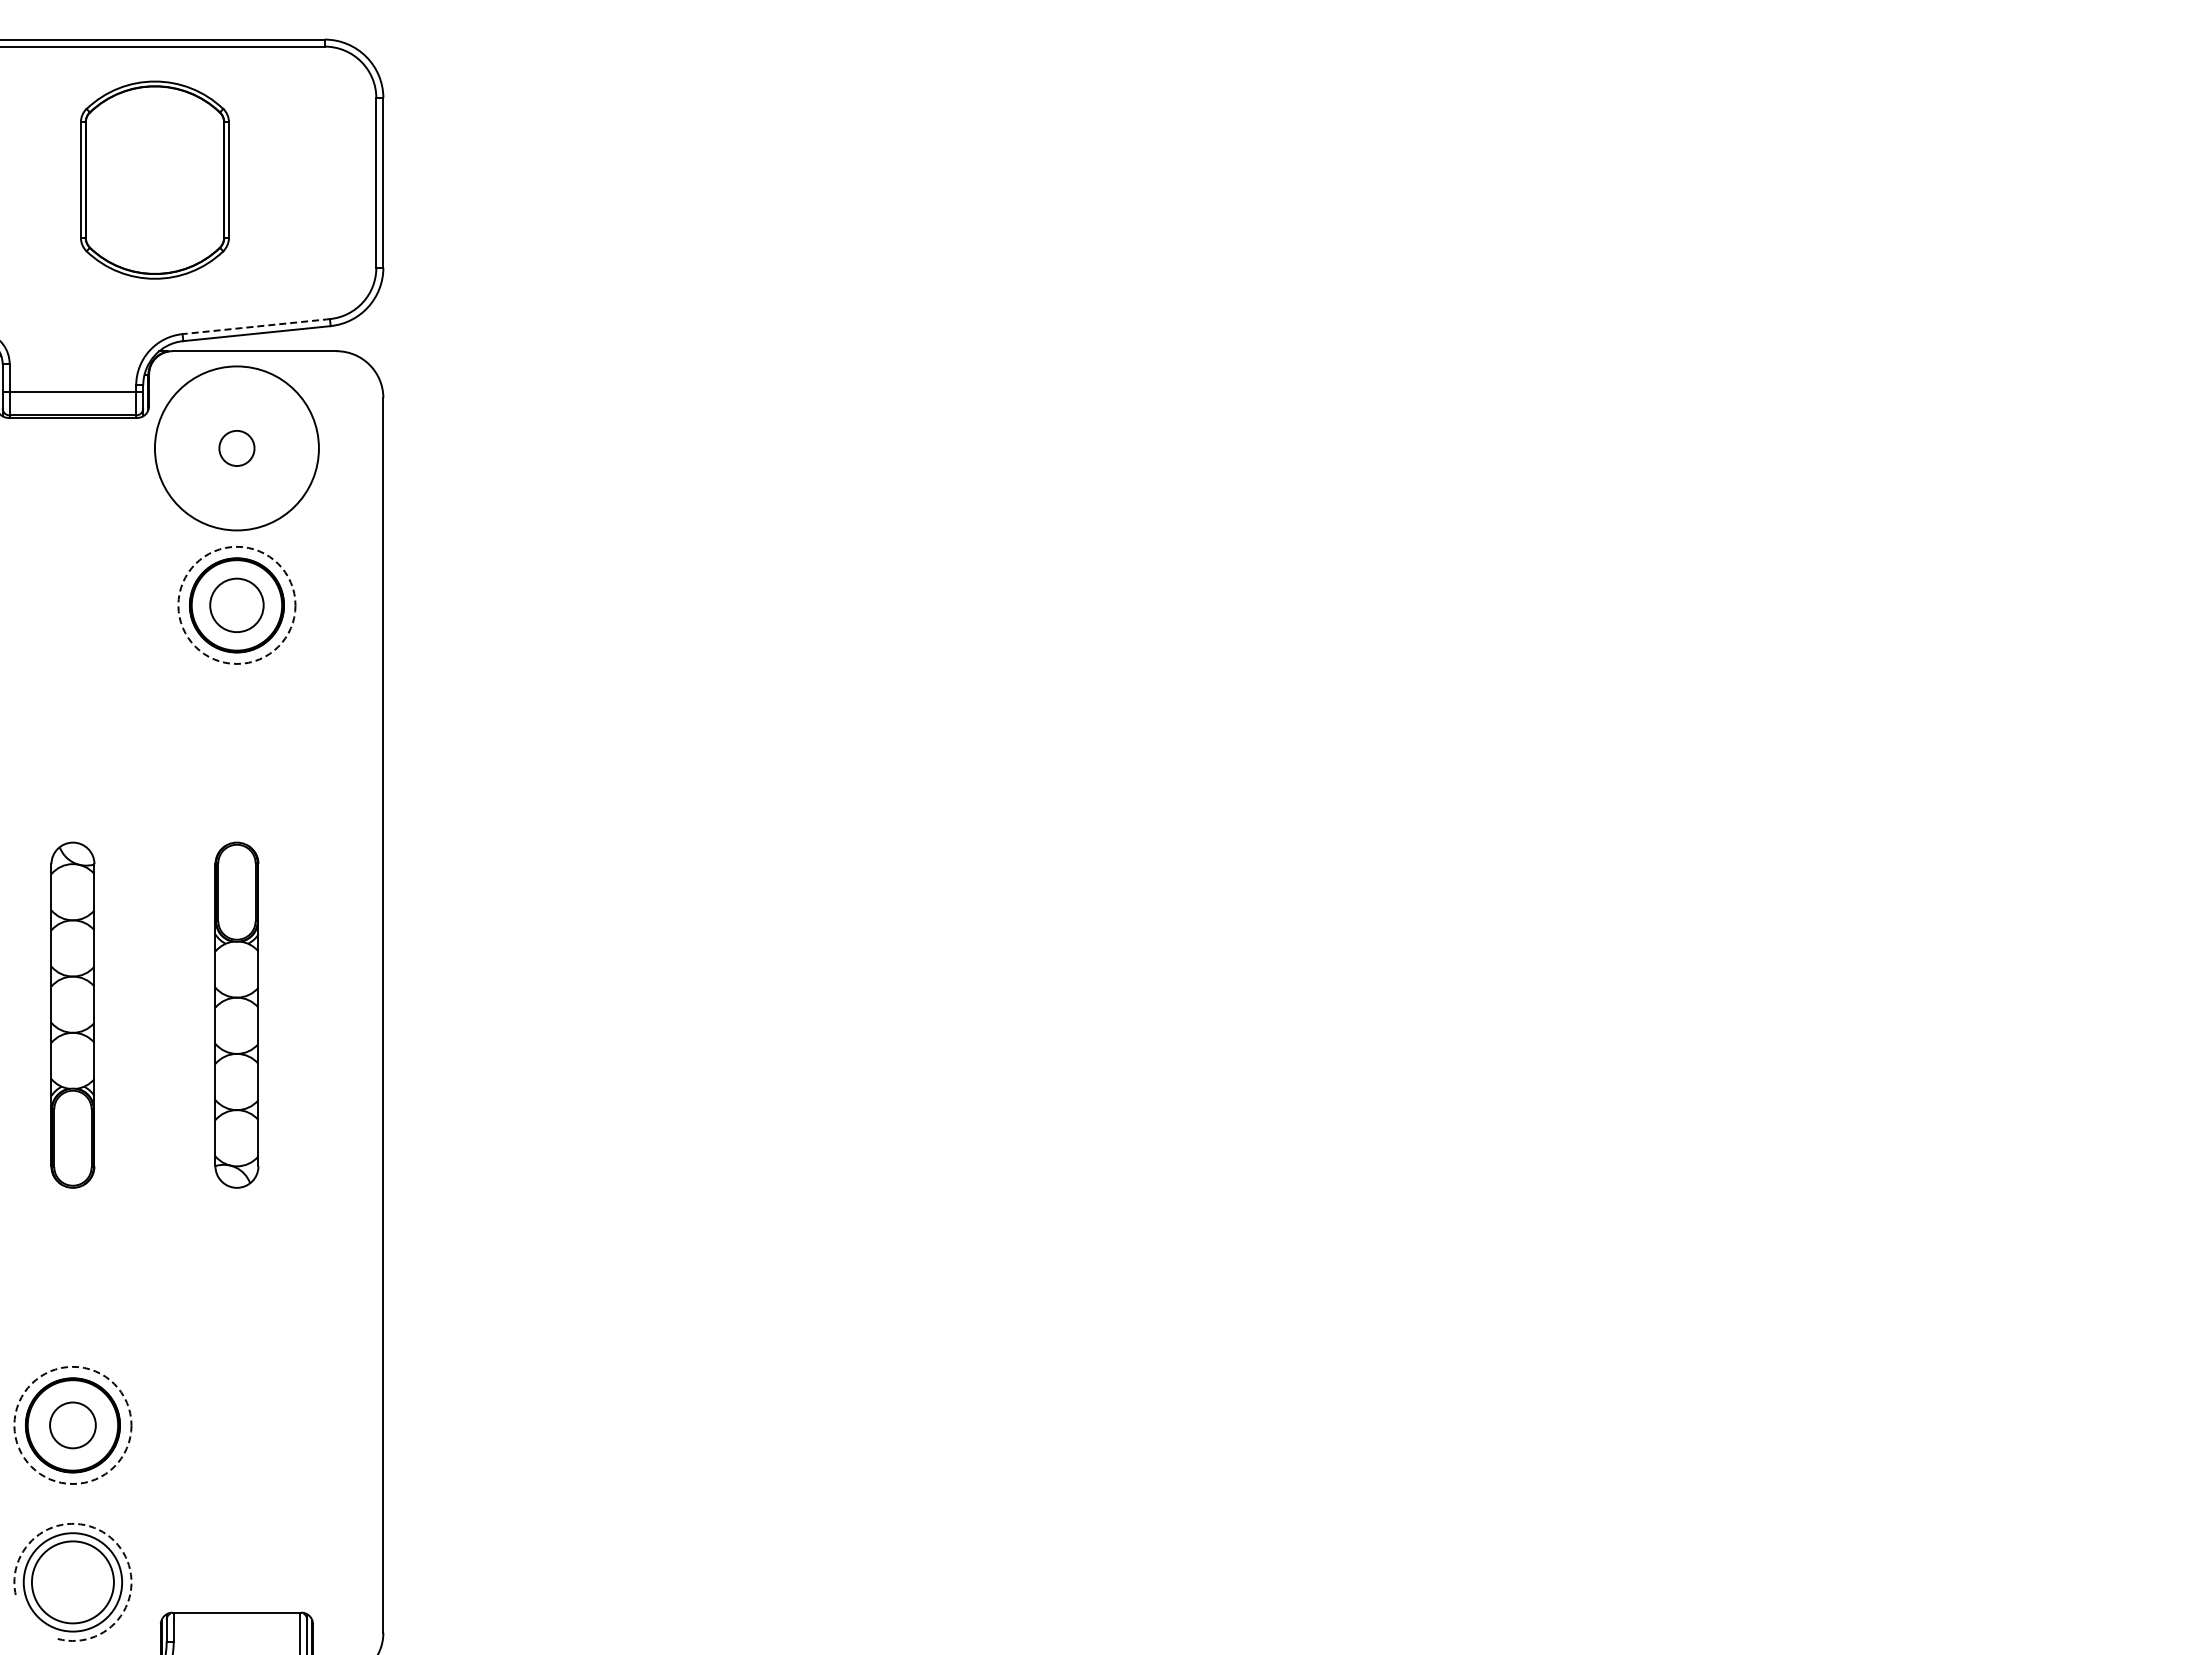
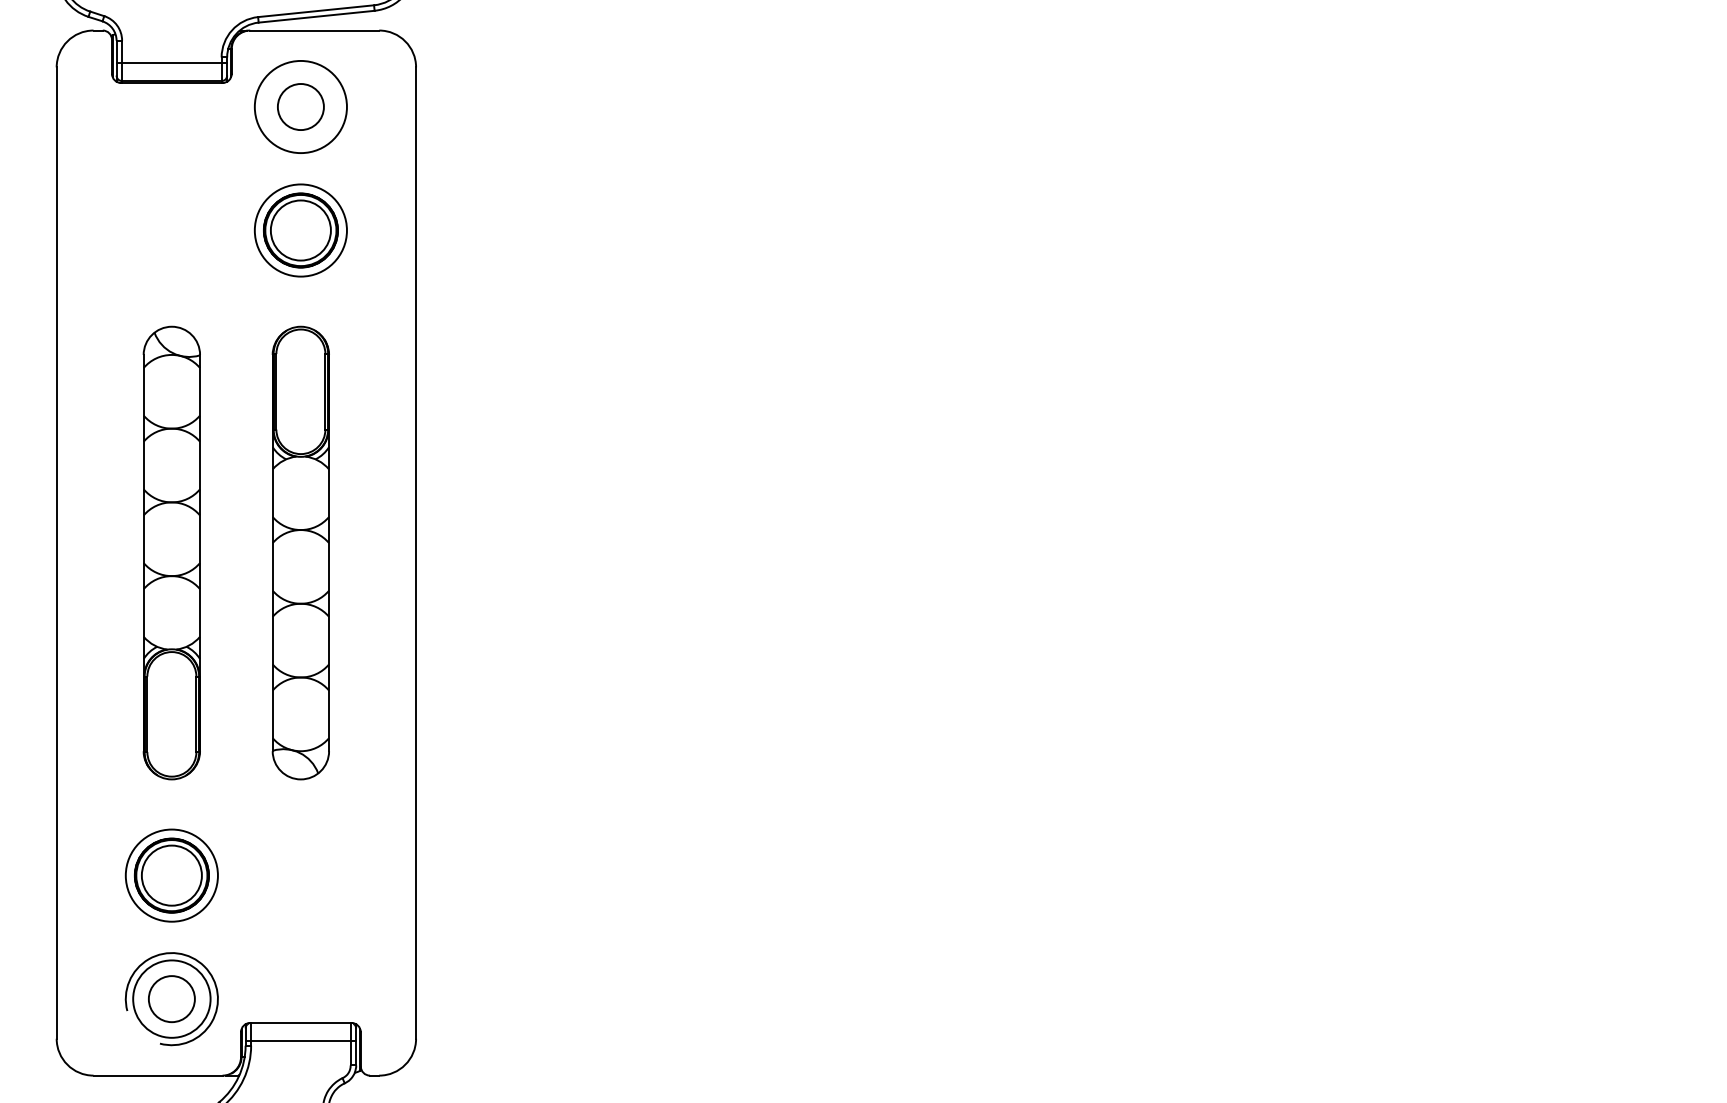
line: (255, 326) -> (315, 11), dashed -> solid
circle: (236, 448) -> (300, 107), size x0.71
circle: (236, 448) -> (300, 107), size x1.67
circle: (236, 604) -> (300, 229), dashed -> solid
circle: (236, 605) -> (300, 230), size x1.43
part: (72, 1014) -> (171, 552), size x1.67
part: (236, 1014) -> (300, 552), size x1.67
circle: (72, 1425) -> (171, 875), dashed -> solid
circle: (72, 1425) -> (171, 875), size x1.67
arc: (114, 1540) -> (204, 966), dashed -> solid
circle: (72, 1582) -> (171, 999), size x0.71
line: (236, 1635) -> (300, 1040), added

